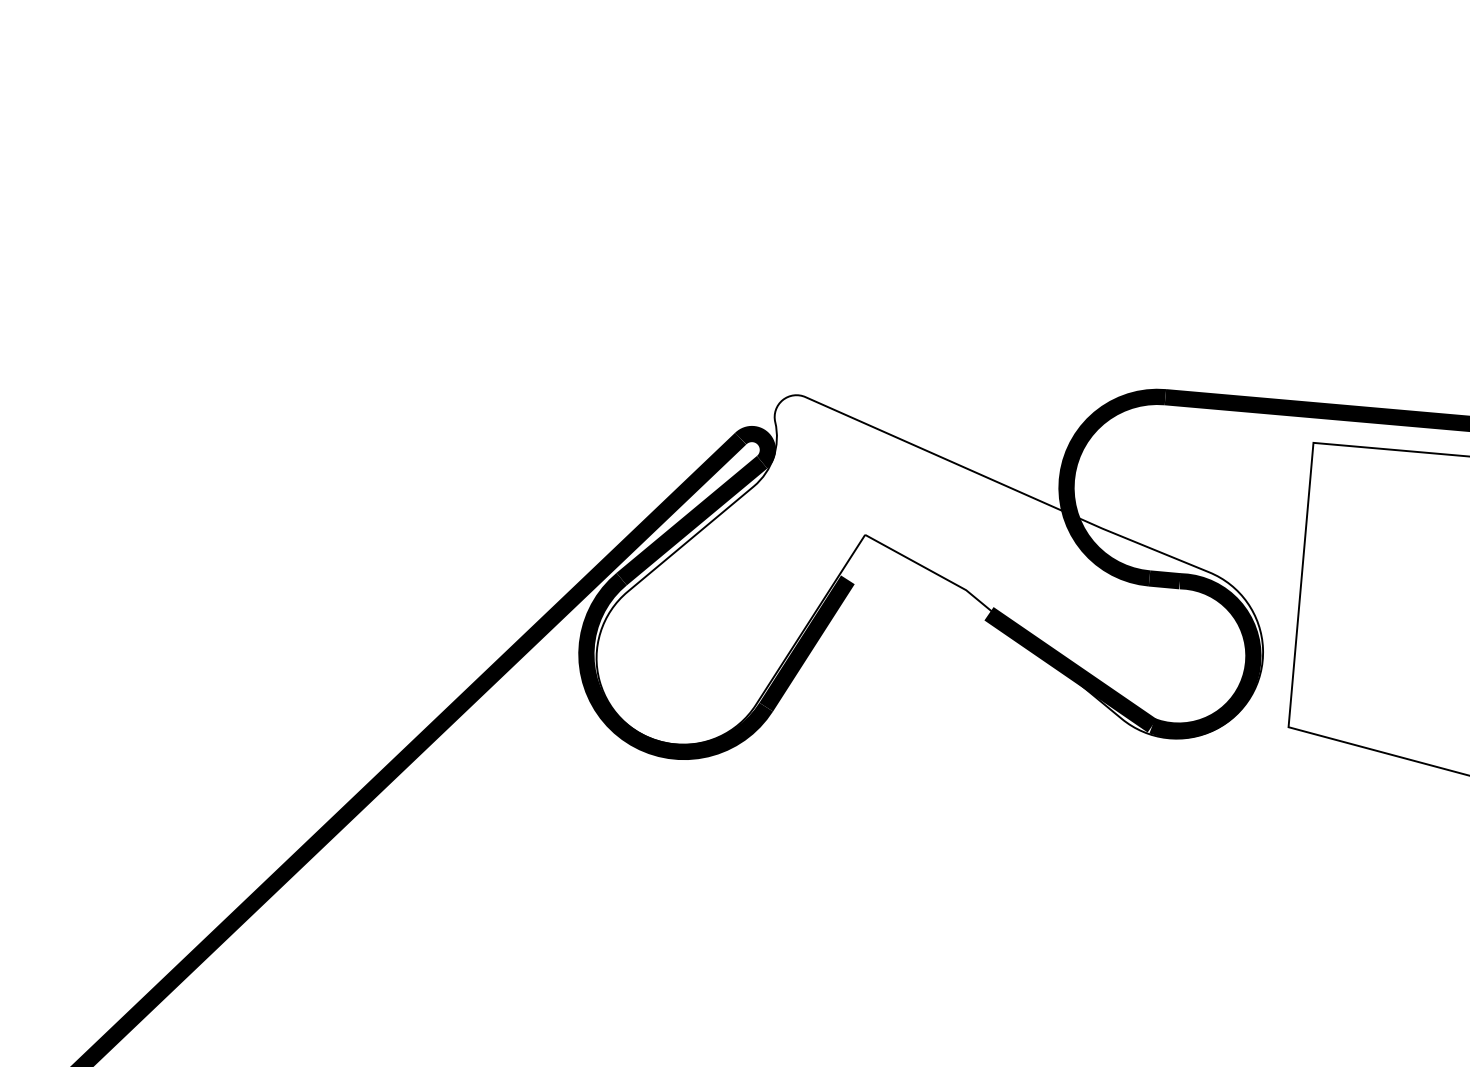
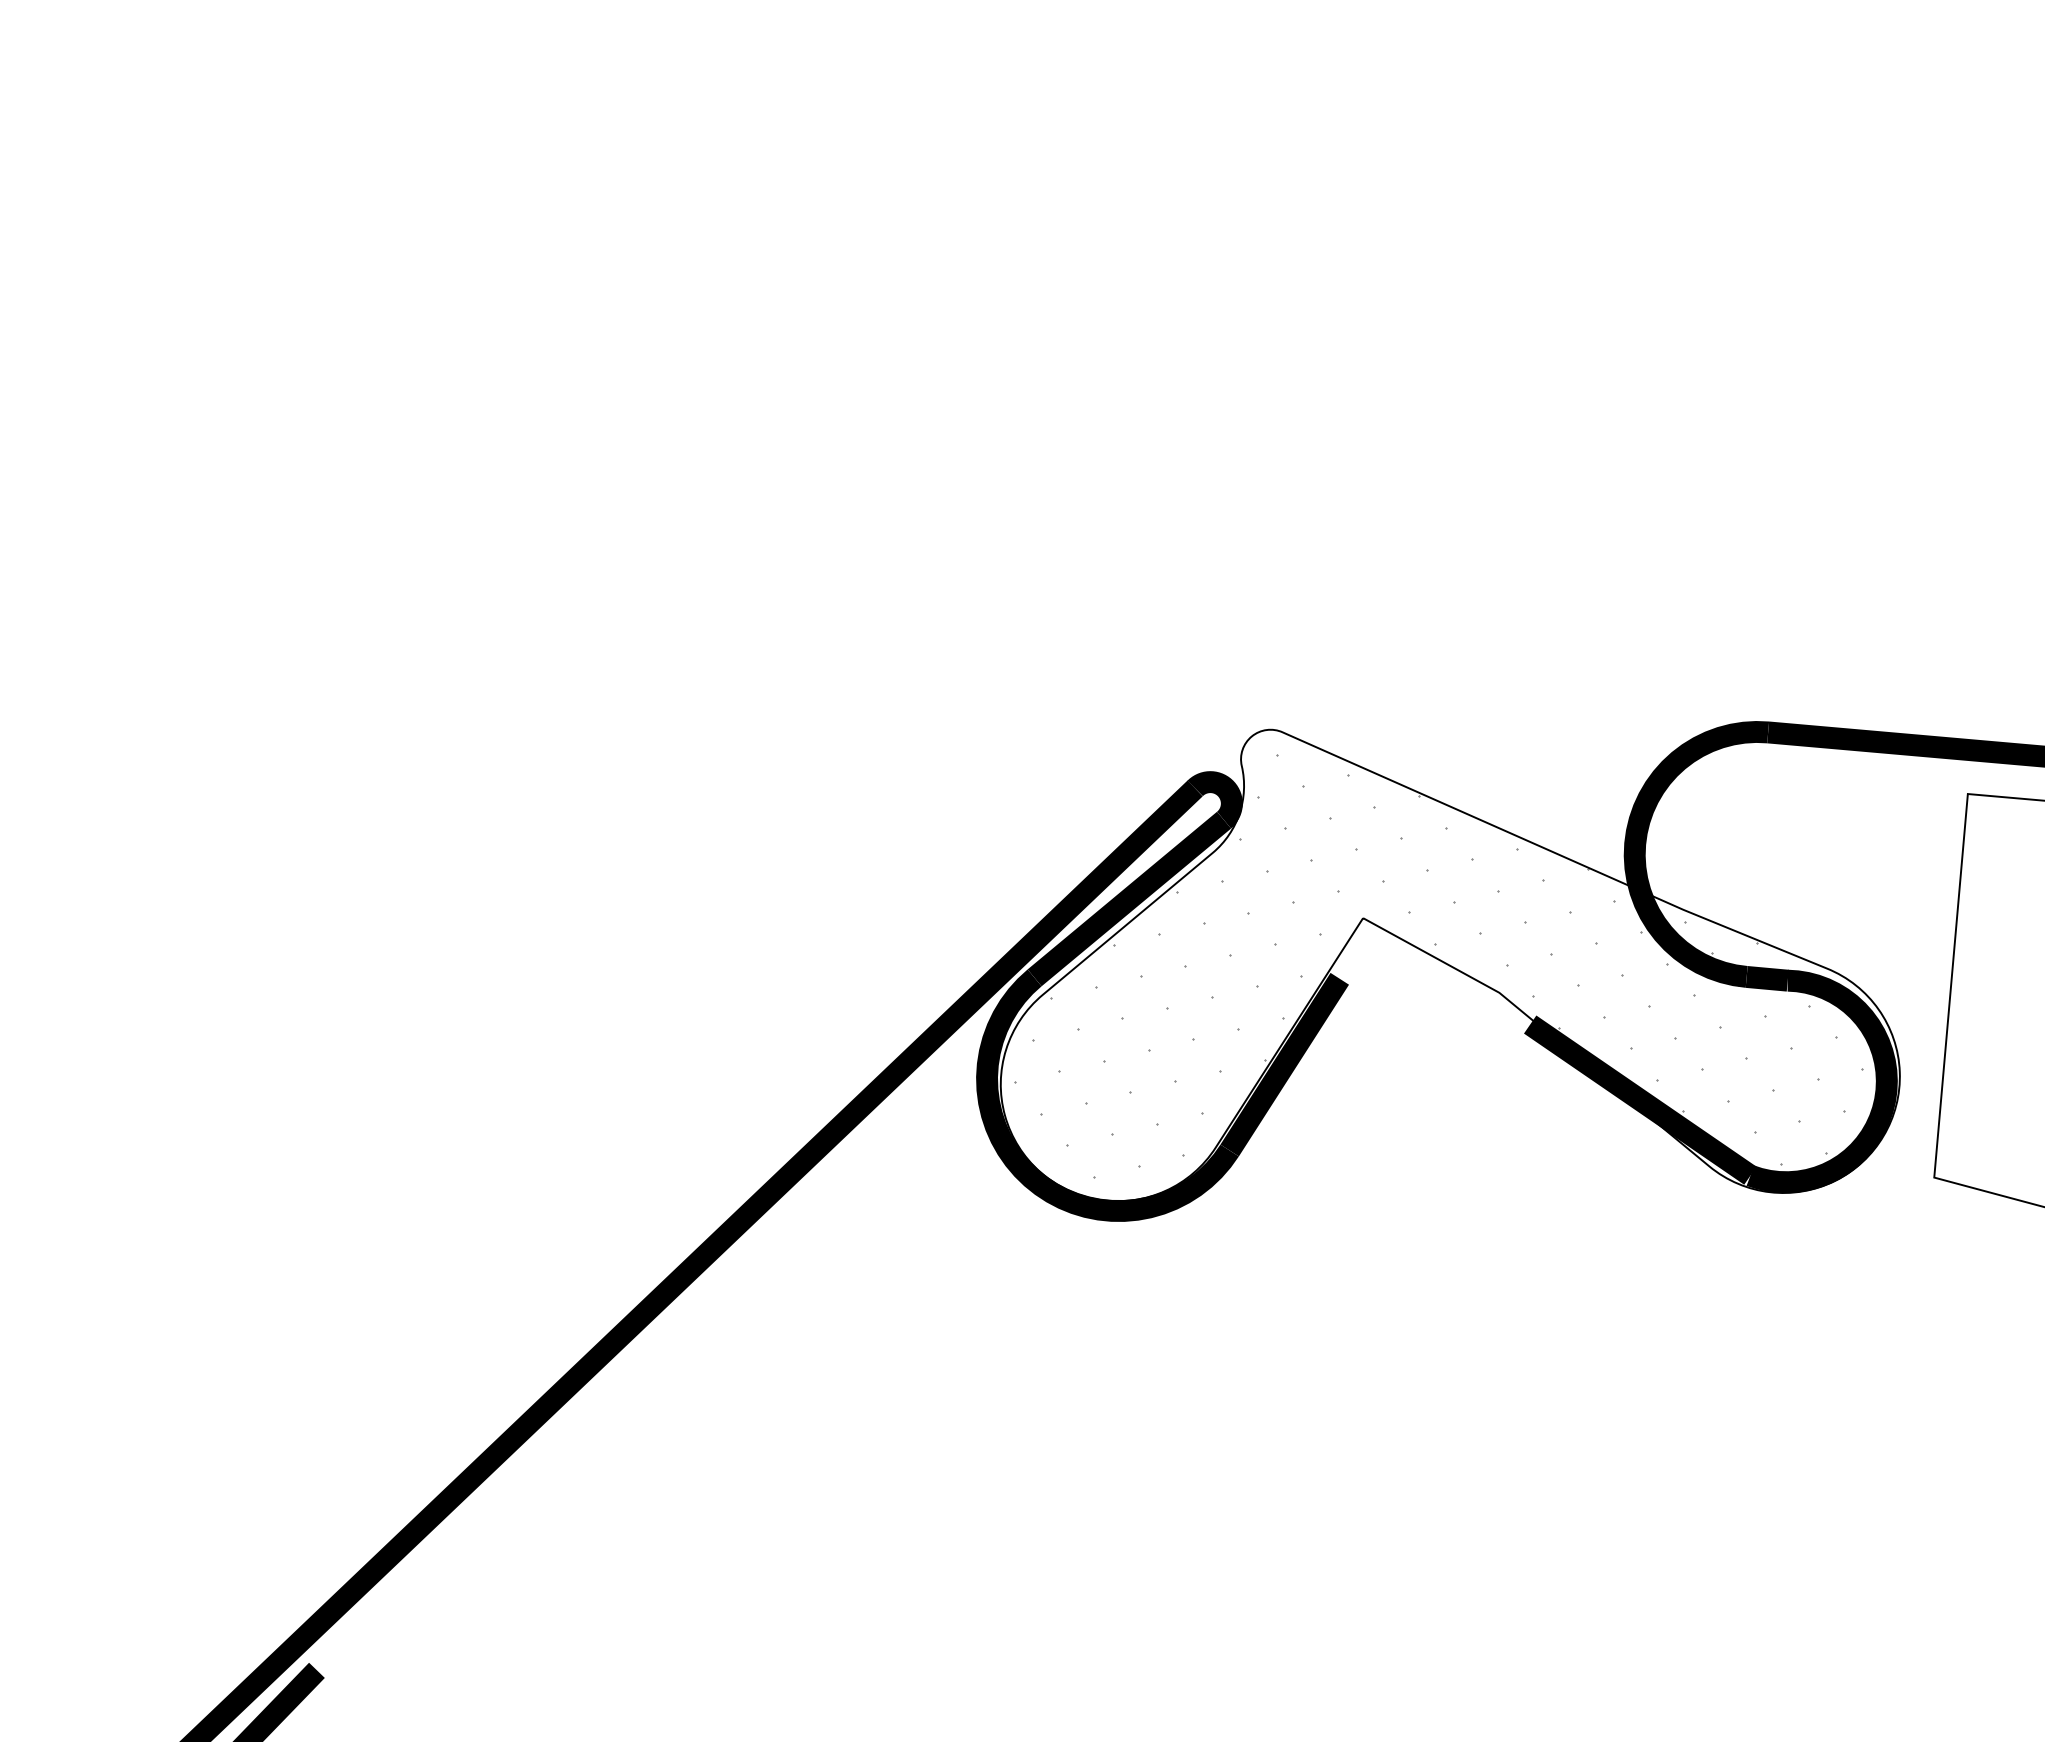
hatch: (930, 569) -> (1451, 965), added

